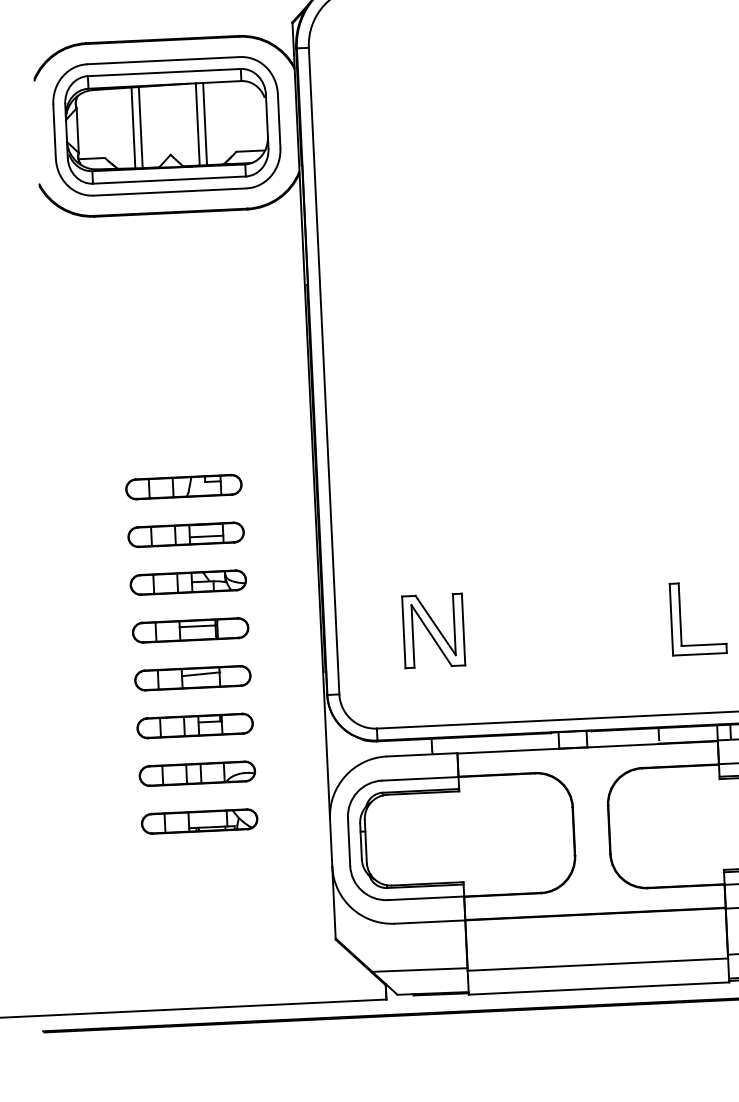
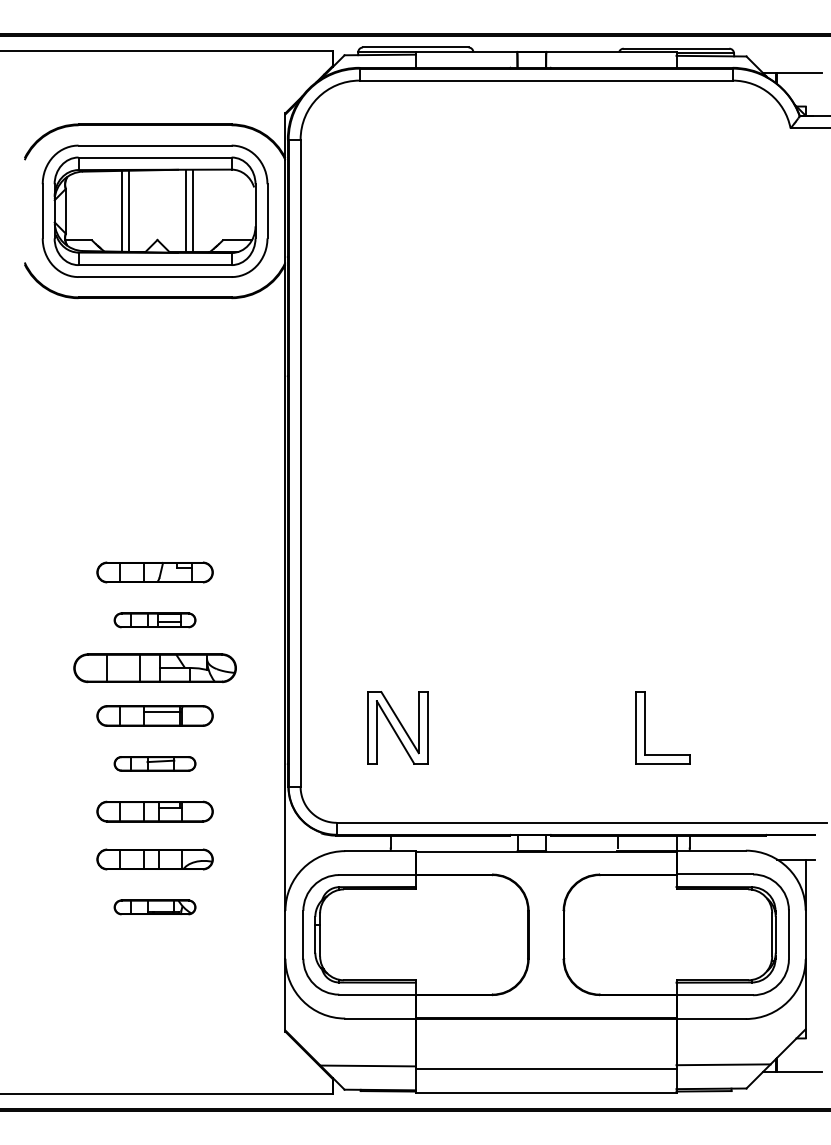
part: (185, 535) -> (154, 620), size x0.7
part: (187, 582) -> (154, 667), size x1.4
part: (192, 677) -> (154, 763), size x0.7
part: (199, 821) -> (154, 907), size x0.7

